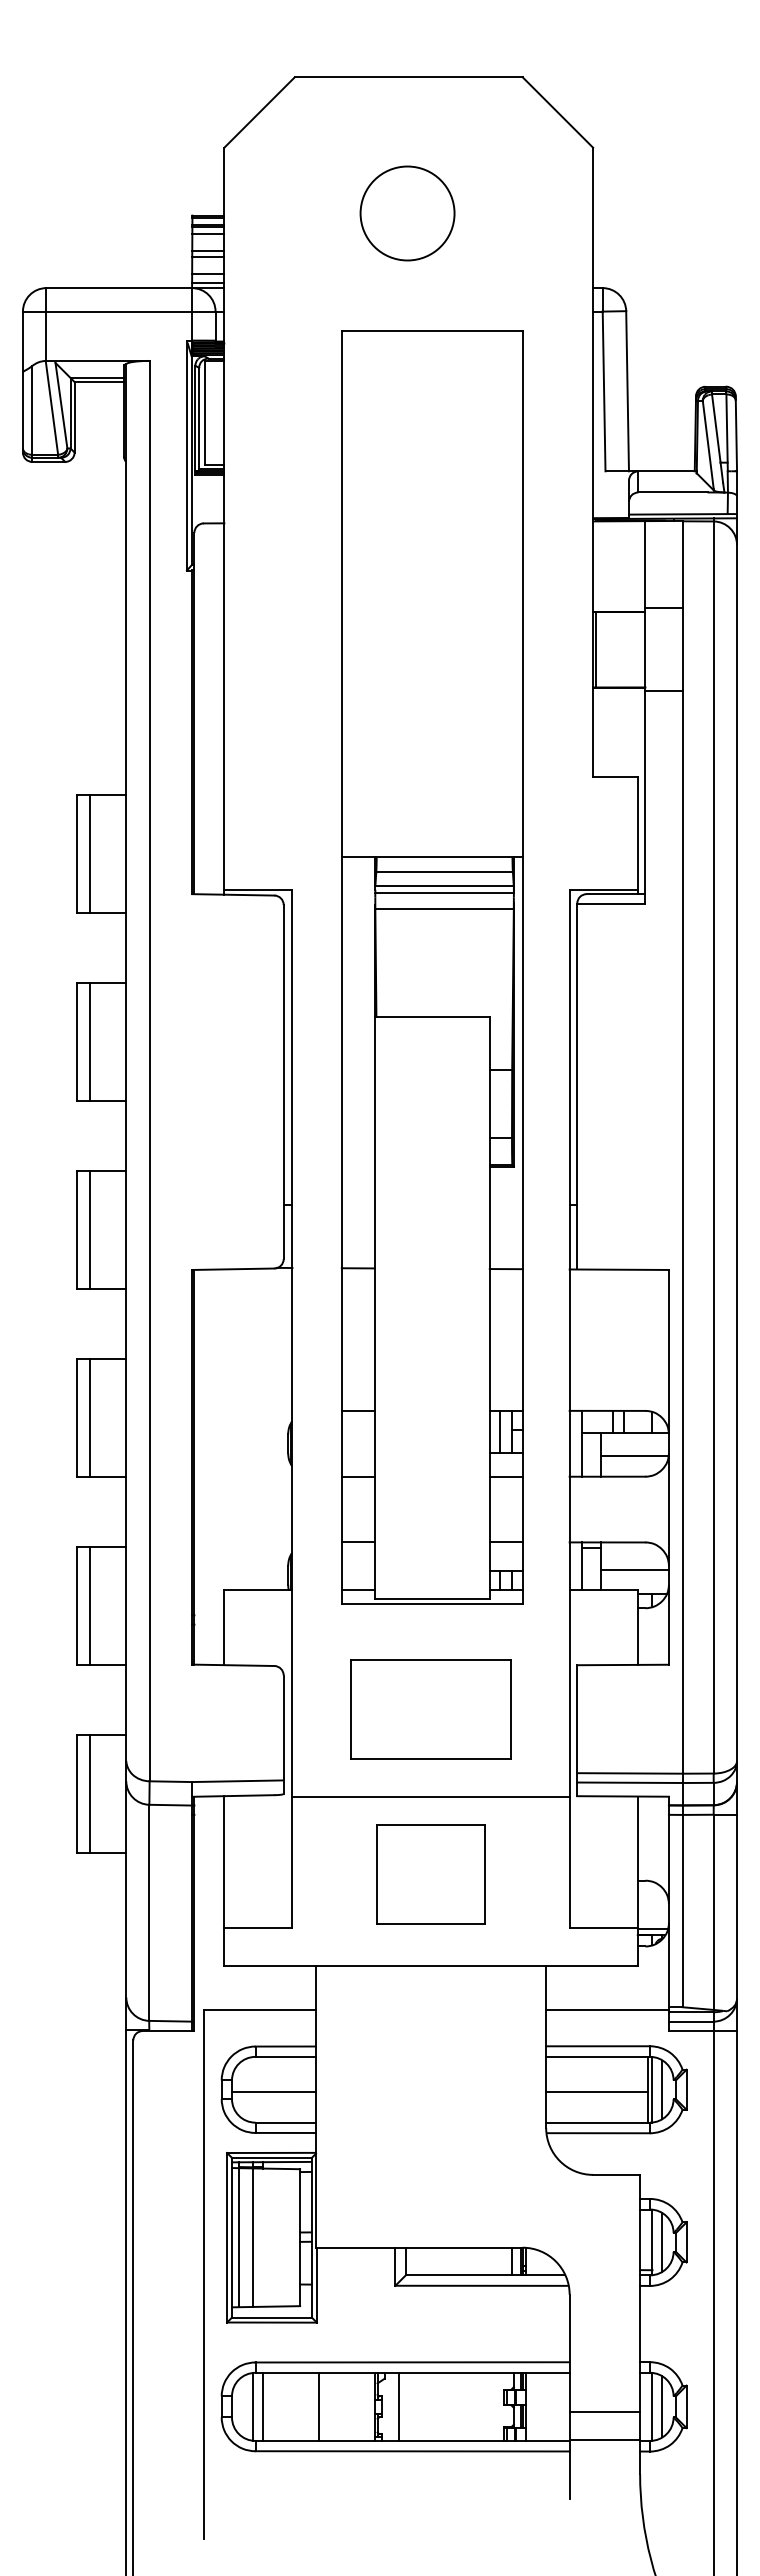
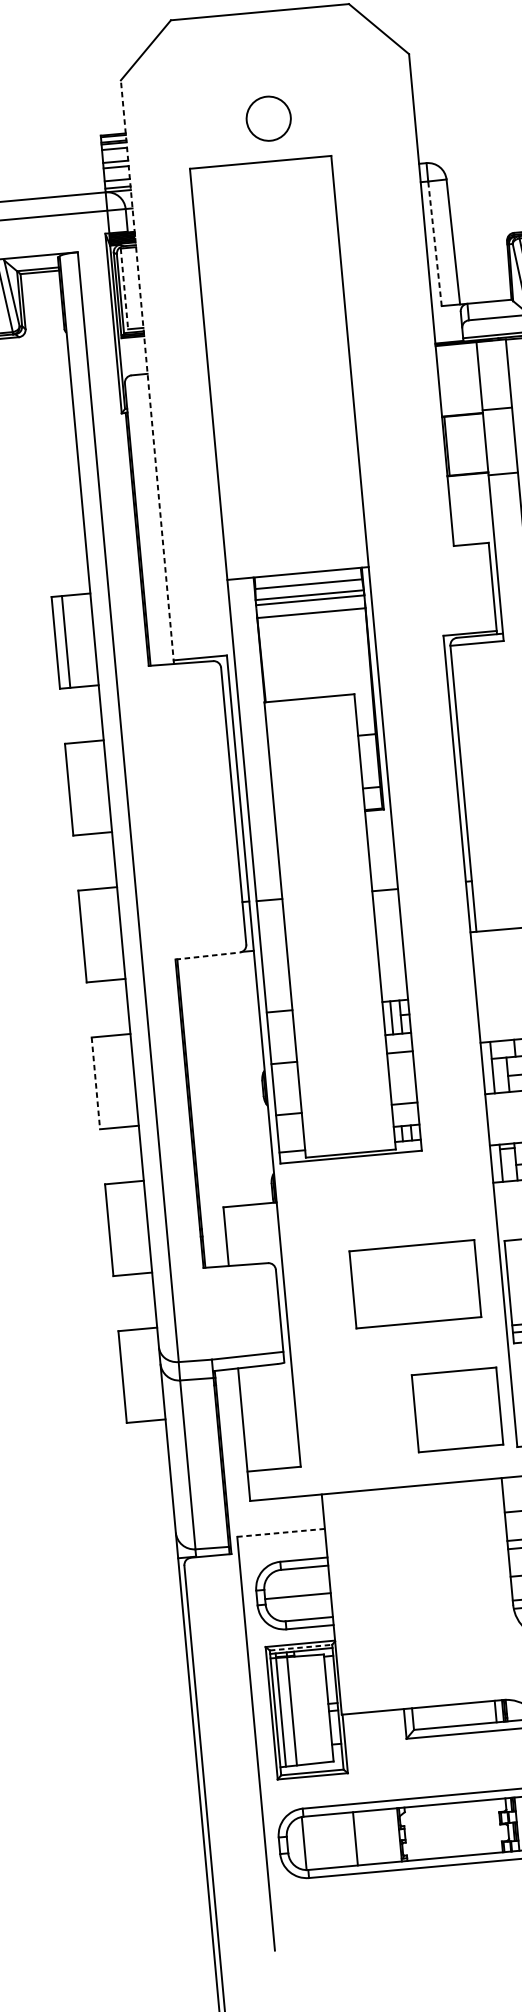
circle: (407, 213) -> (268, 118), size x0.6
line: (604, 391) -> (435, 243), solid -> dashed
line: (204, 412) -> (124, 288), solid -> dashed
line: (224, 520) -> (147, 371), solid -> dashed
part: (431, 967) -> (305, 659), moved
line: (89, 1041) -> (79, 788), removed
line: (89, 1229) -> (92, 935), removed
line: (233, 1269) -> (207, 956), solid -> dashed
line: (76, 1417) -> (95, 1083), solid -> dashed
line: (89, 1417) -> (105, 1082), removed
line: (89, 1605) -> (119, 1229), removed
part: (430, 1709) -> (414, 1284), moved
line: (89, 1793) -> (132, 1375), removed
line: (430, 1796) -> (399, 1354), removed
part: (430, 1874) -> (457, 1410), moved
line: (259, 2009) -> (280, 1532), solid -> dashed
line: (271, 2157) -> (300, 1647), solid -> dashed
line: (262, 2406) -> (311, 1842), removed
line: (398, 2406) -> (417, 1832), removed

